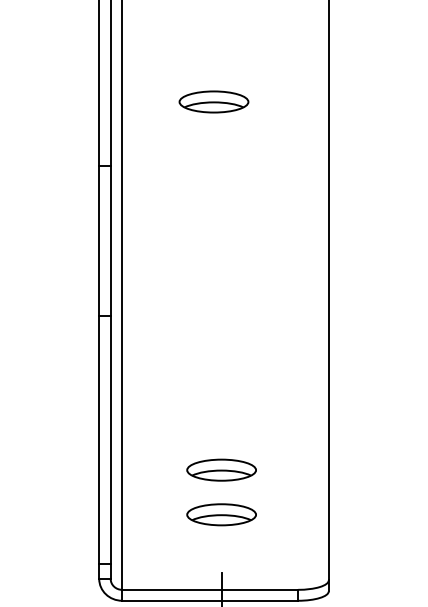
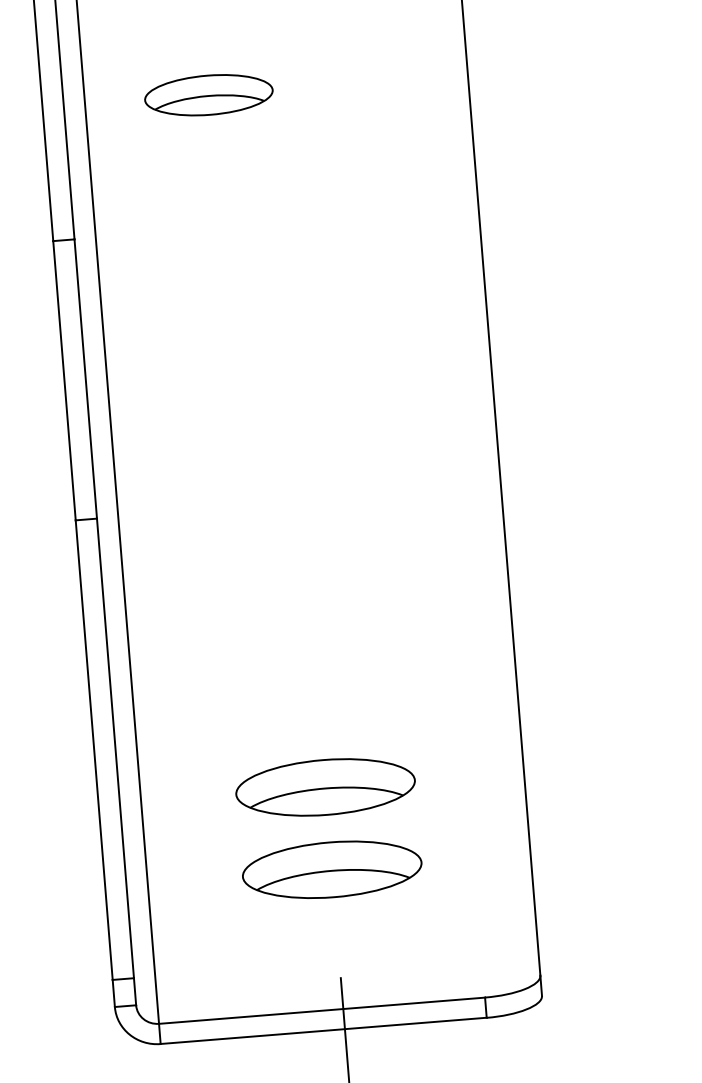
part: (213, 101) -> (207, 94), moved
part: (221, 469) -> (325, 786), size x1.4
part: (221, 514) -> (331, 869), size x1.4

